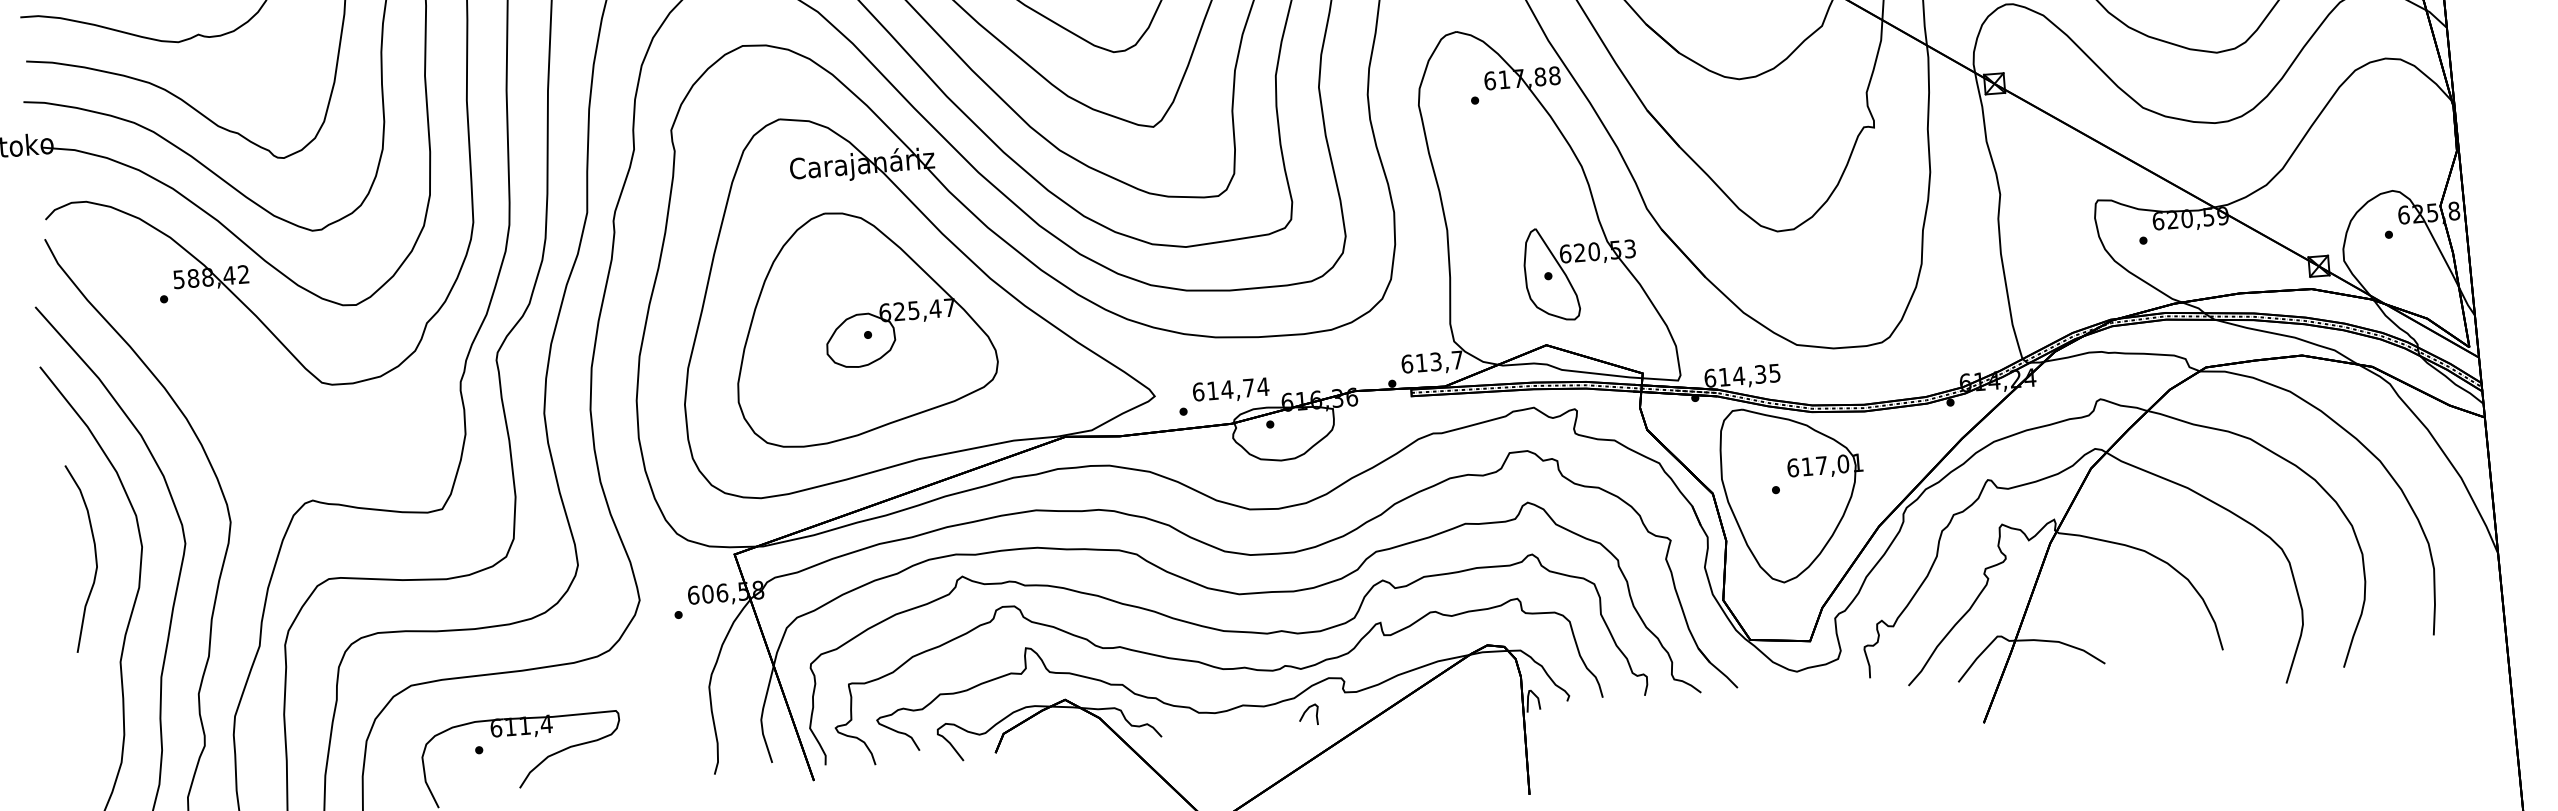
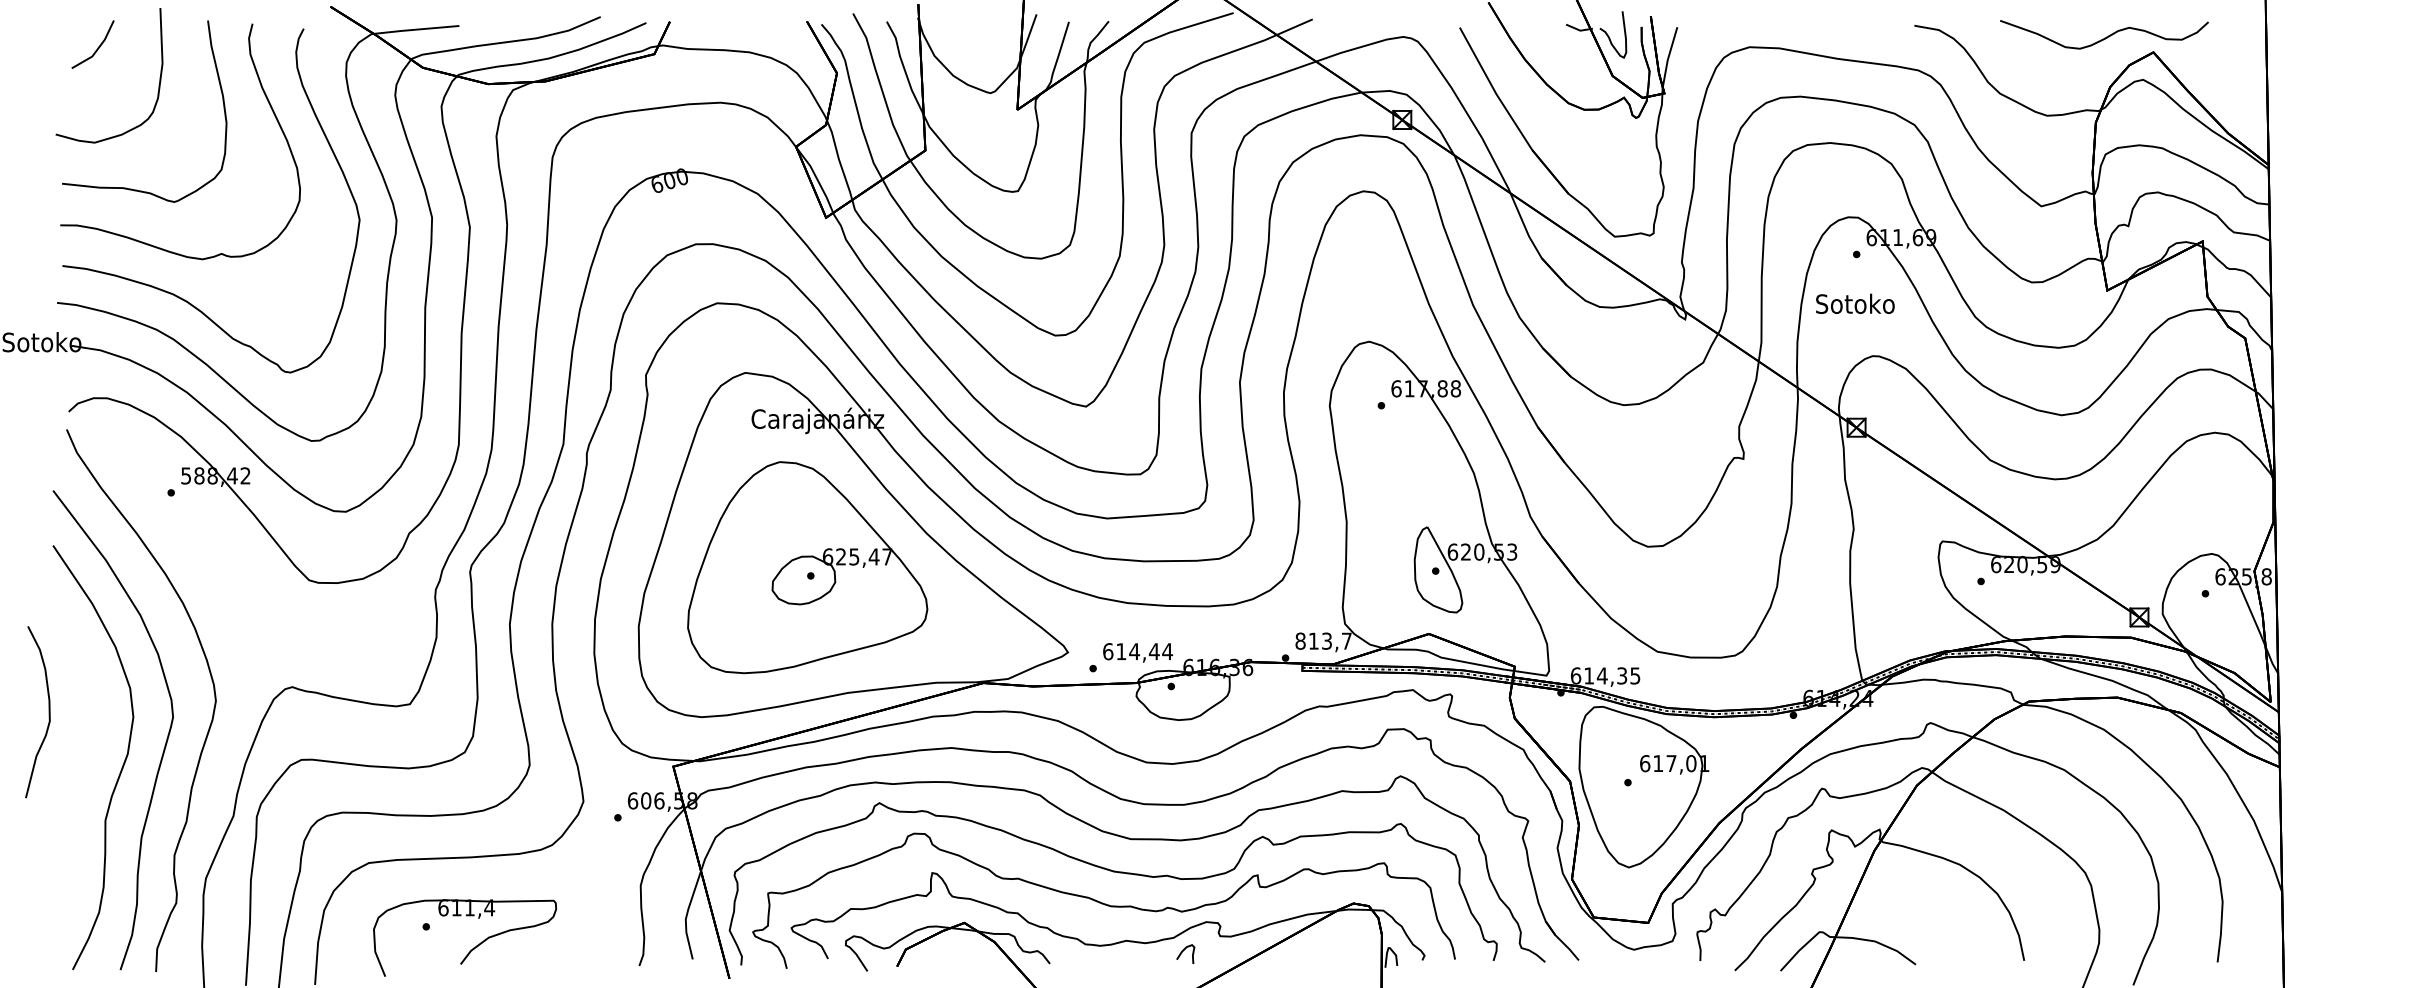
text: (1407, 363) -> (1300, 640), 613,7 -> 813,7
text: (1247, 387) -> (1153, 651), 614,74 -> 614,44
curve: (94, 557) -> (48, 712), moved

